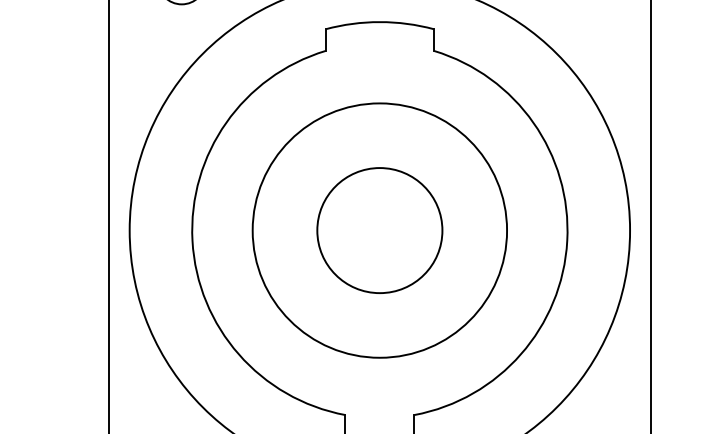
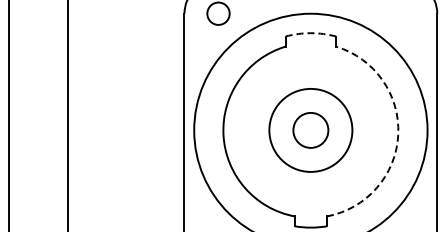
arc: (379, 22) -> (310, 33), solid -> dashed
circle: (379, 230) -> (310, 130), size x0.6
circle: (379, 230) -> (310, 130), size x0.7
arc: (567, 241) -> (398, 135), solid -> dashed

